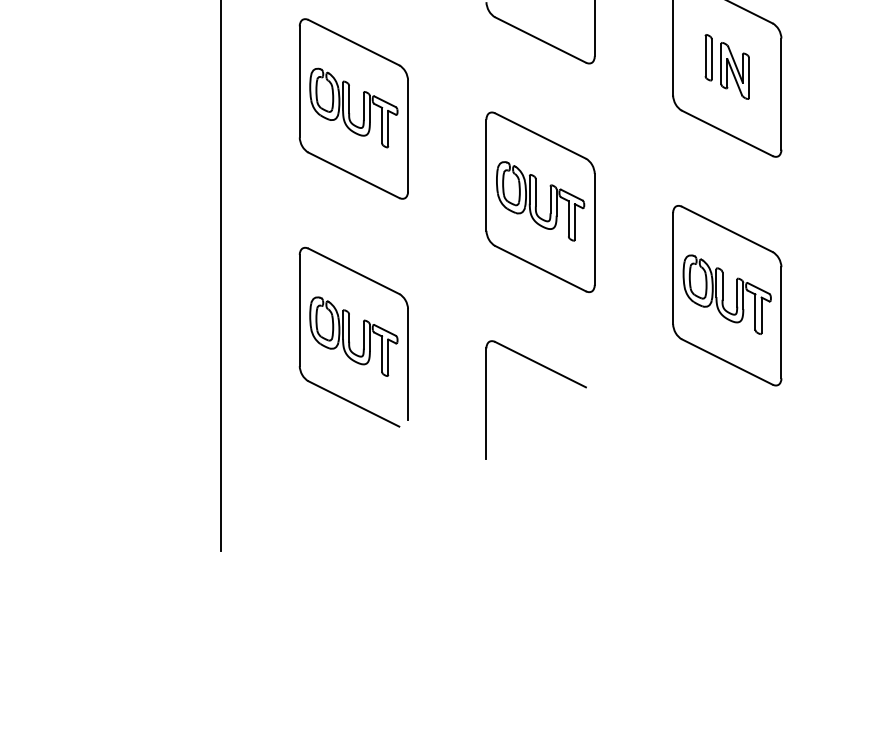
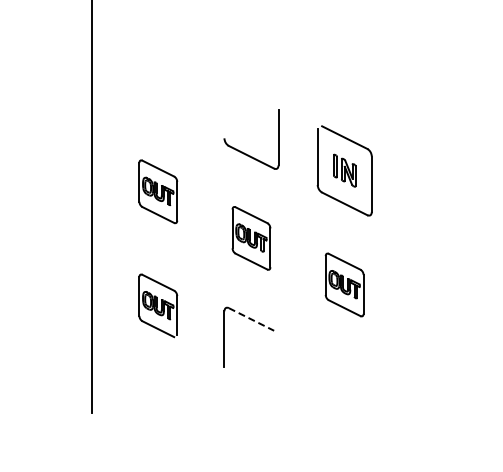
part: (354, 108) -> (158, 191), size x0.7
part: (540, 202) -> (251, 238), size x0.7
part: (726, 294) -> (344, 284), size x0.7
part: (354, 336) -> (158, 305), size x0.7
line: (540, 364) -> (251, 319), solid -> dashed

